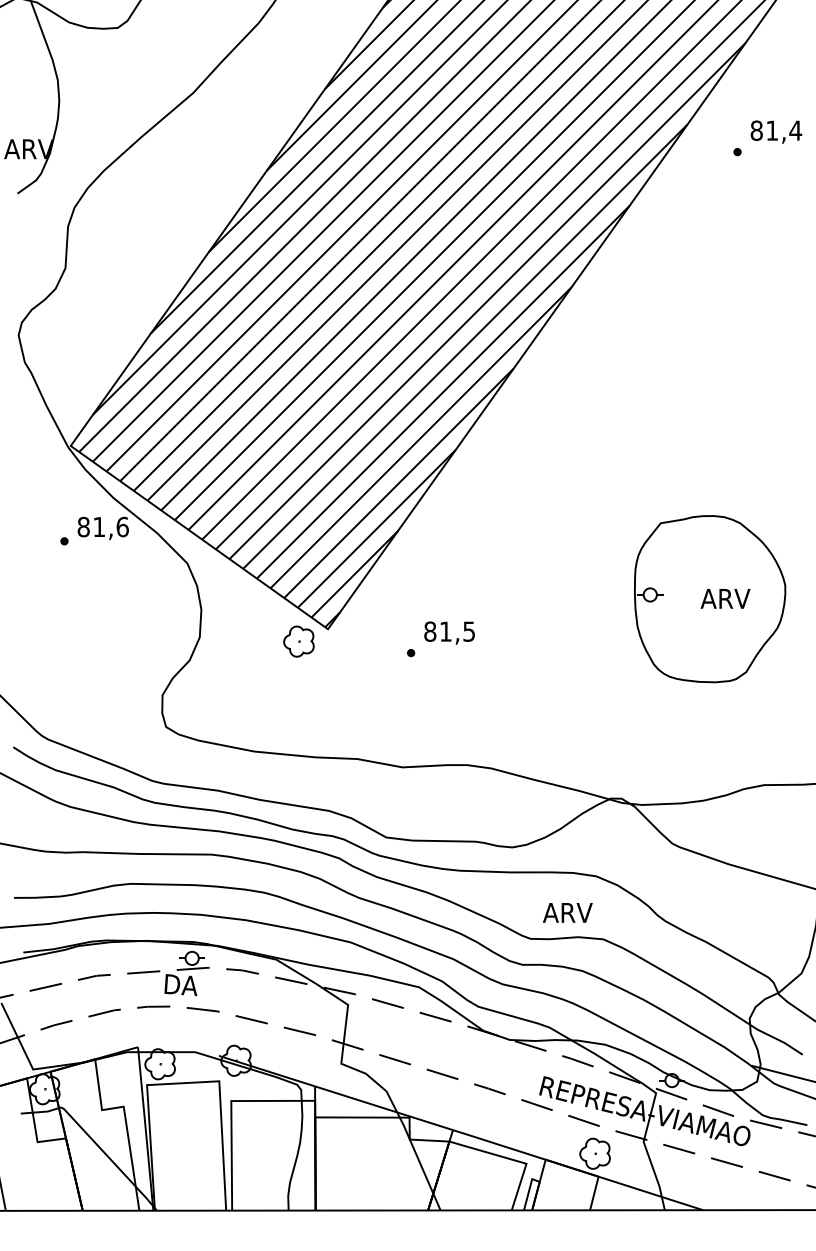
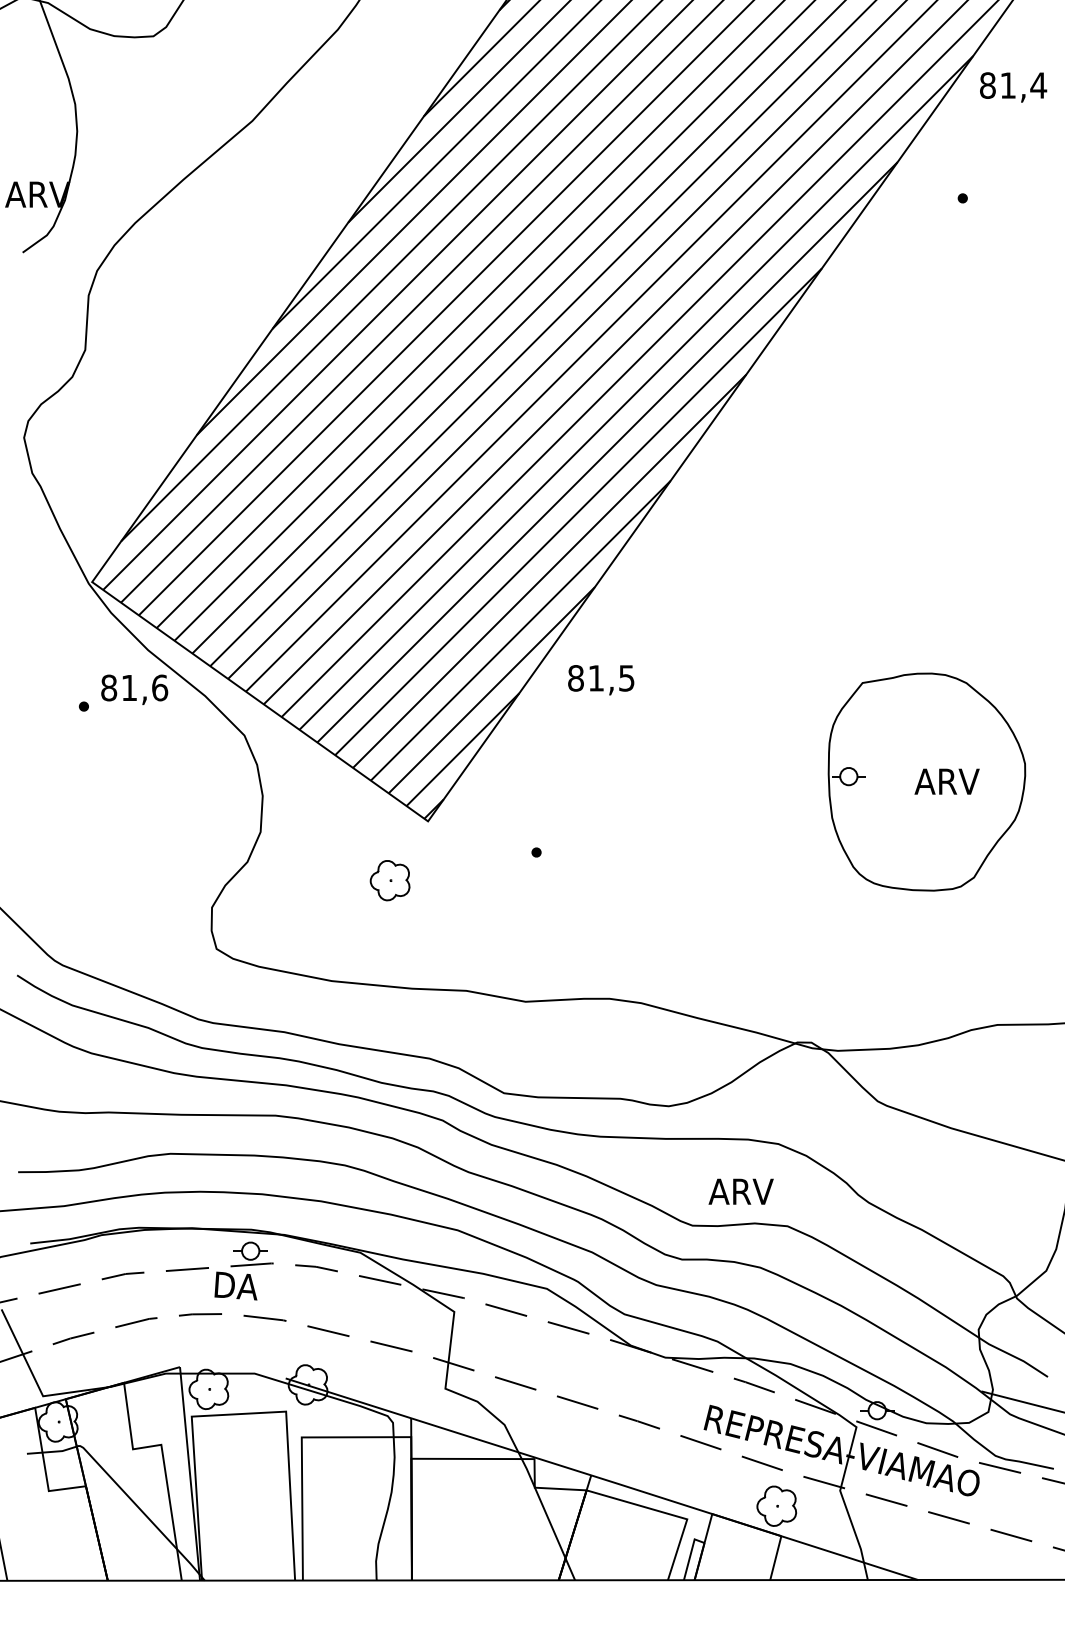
text: (776, 131) -> (1013, 86), moved
text: (449, 632) -> (601, 679), moved
part: (298, 641) -> (389, 880), moved

